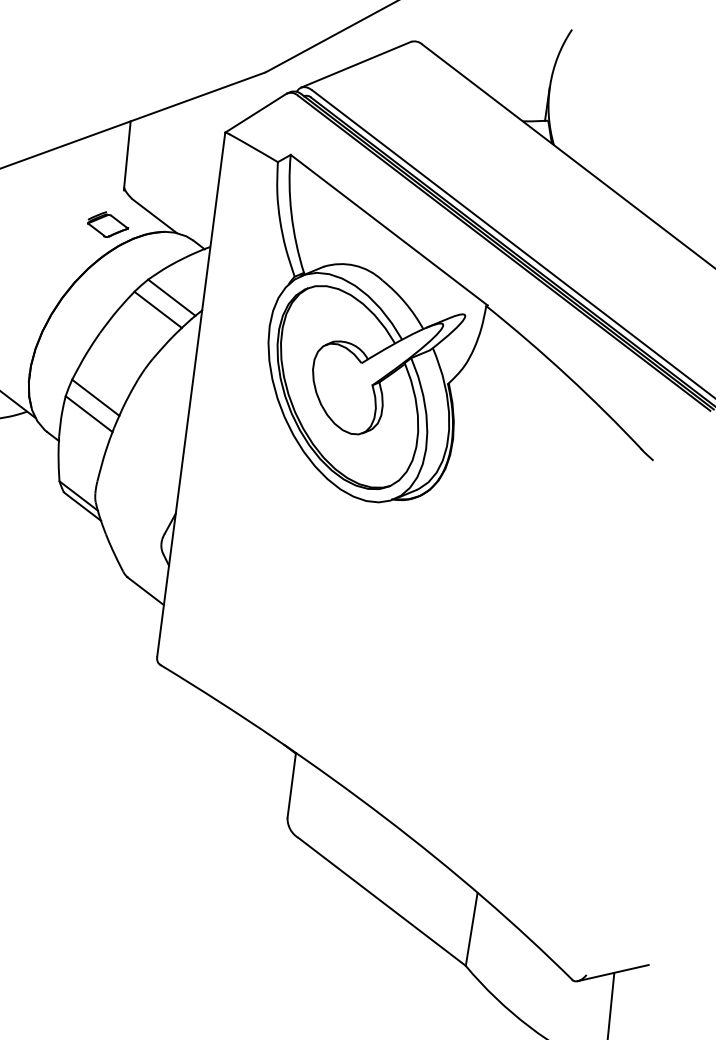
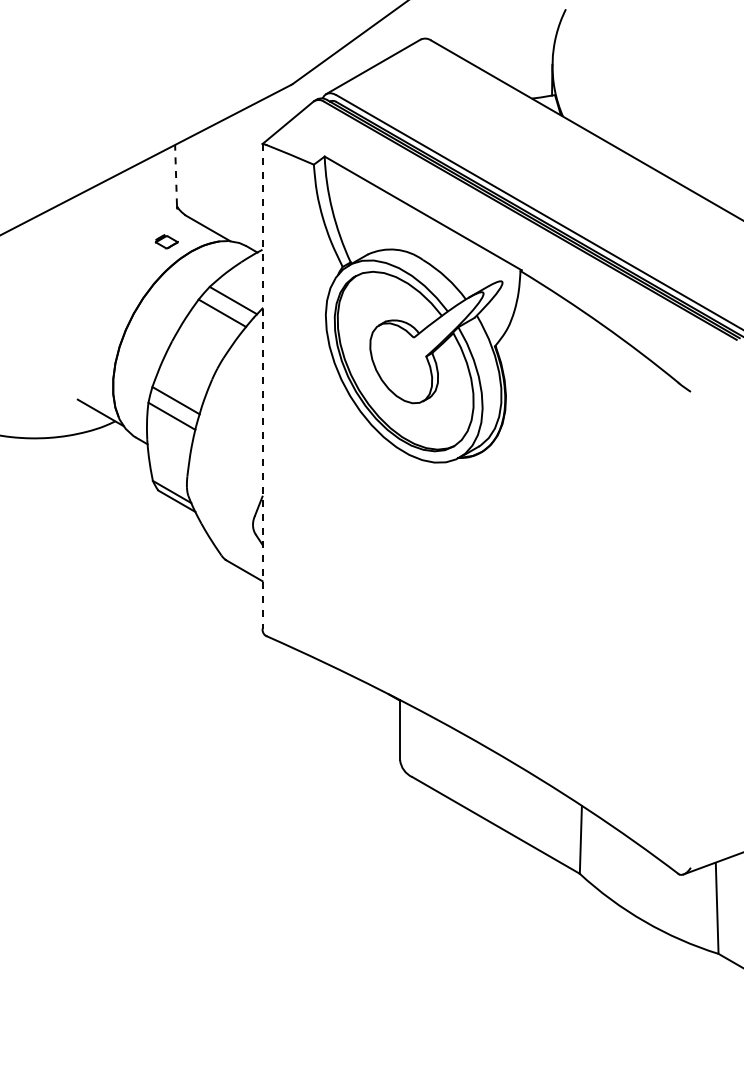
line: (128, 153) -> (176, 174), solid -> dashed
part: (107, 224) -> (166, 241), size x0.6
line: (191, 394) -> (262, 386), solid -> dashed

